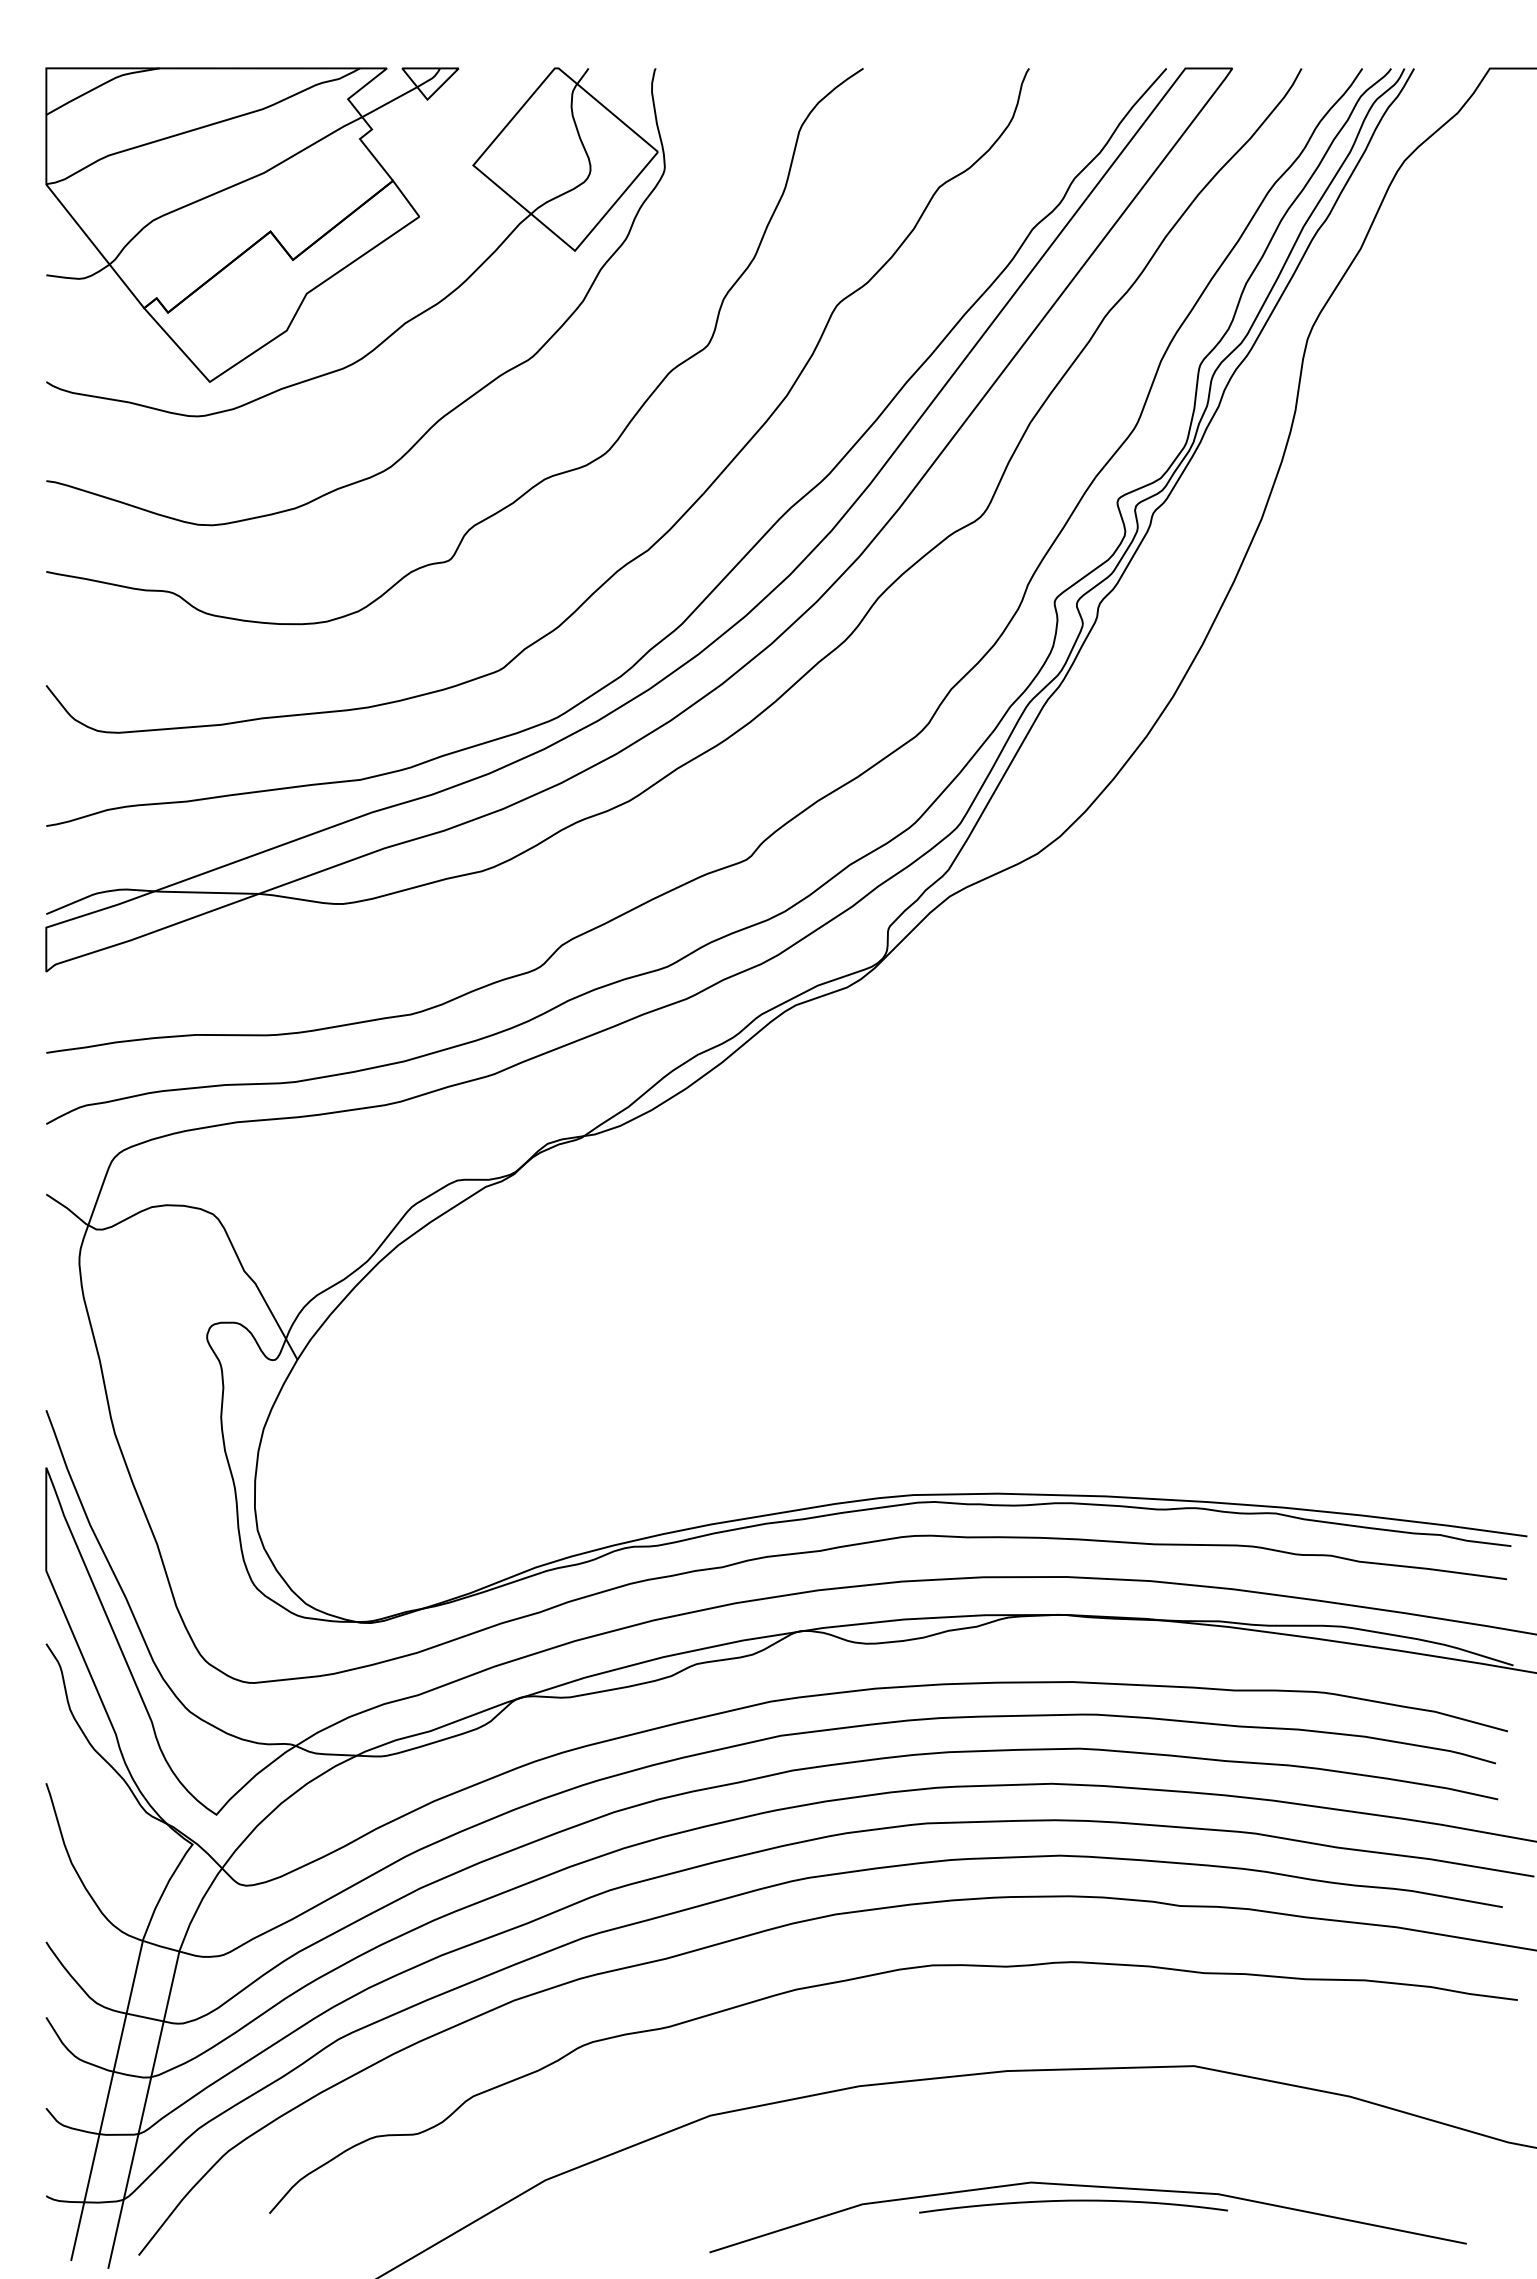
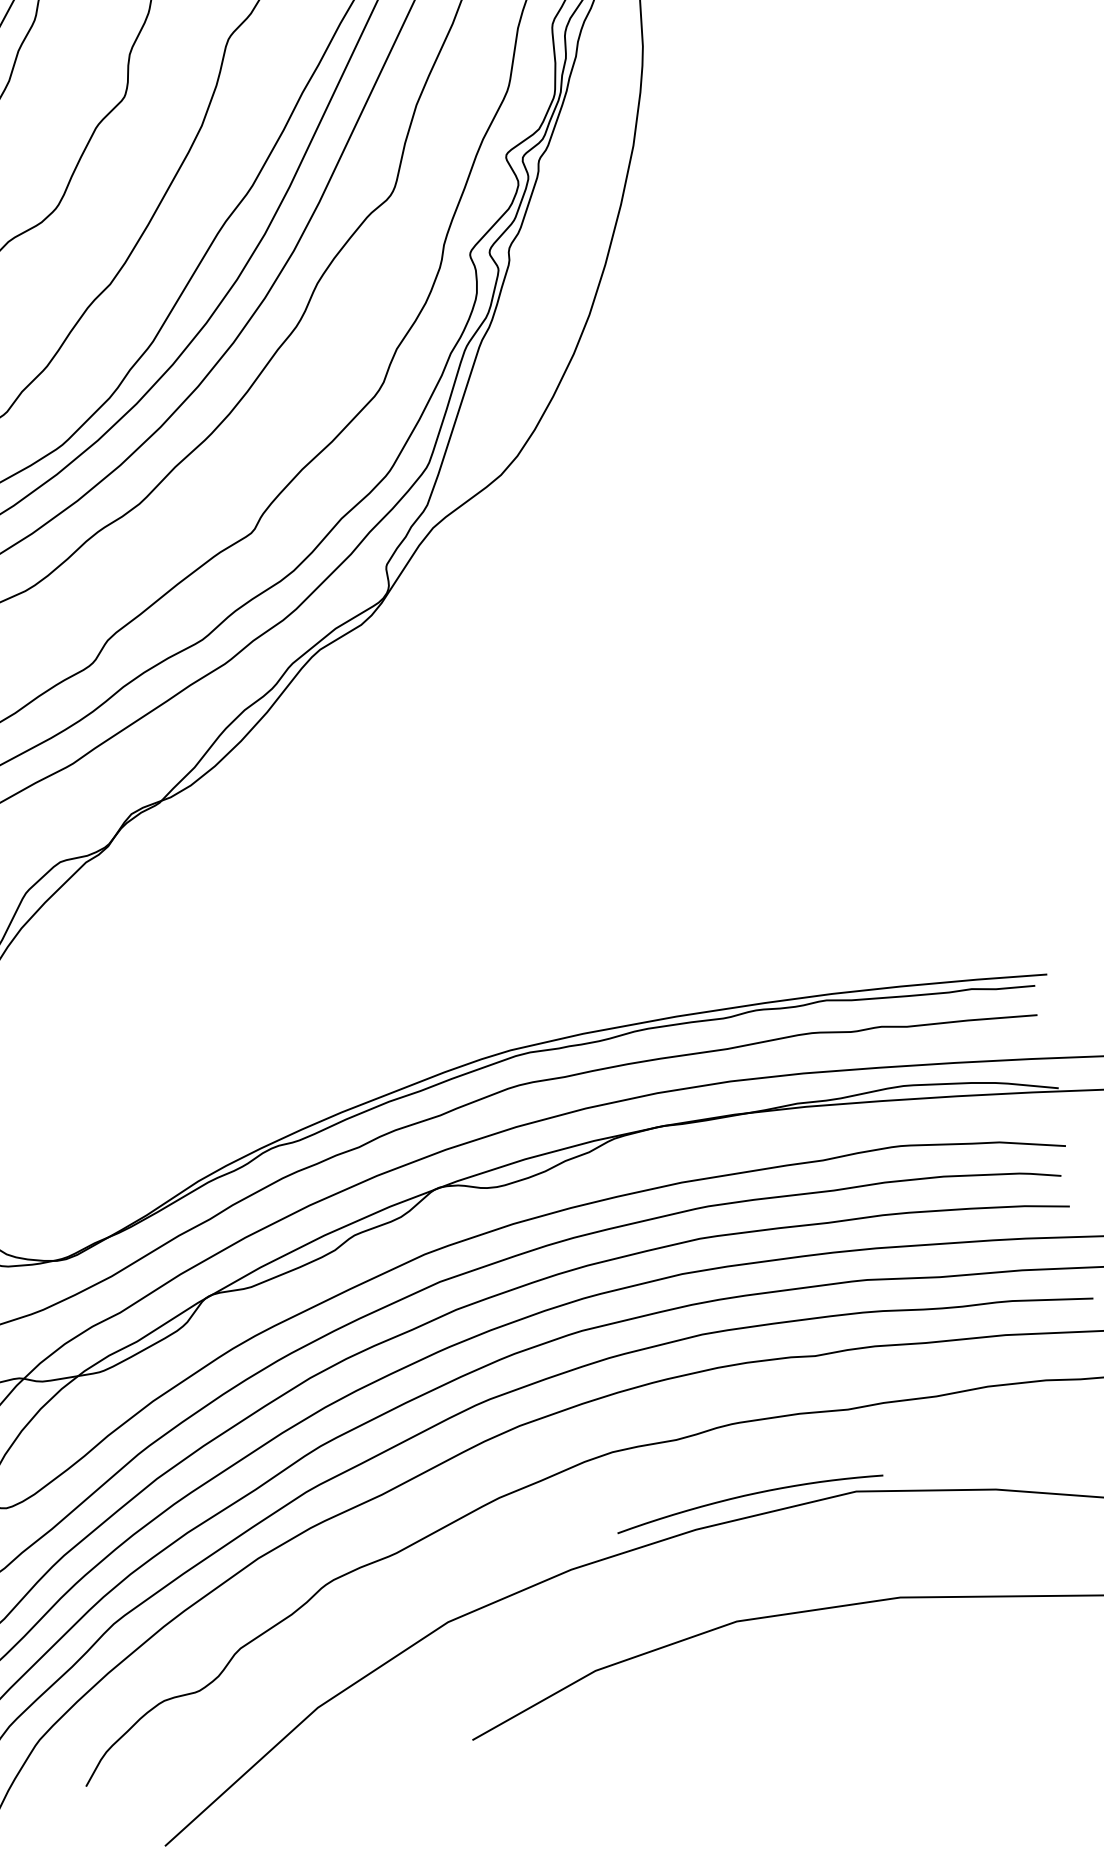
curve: (1073, 2201) -> (748, 1495), moved

